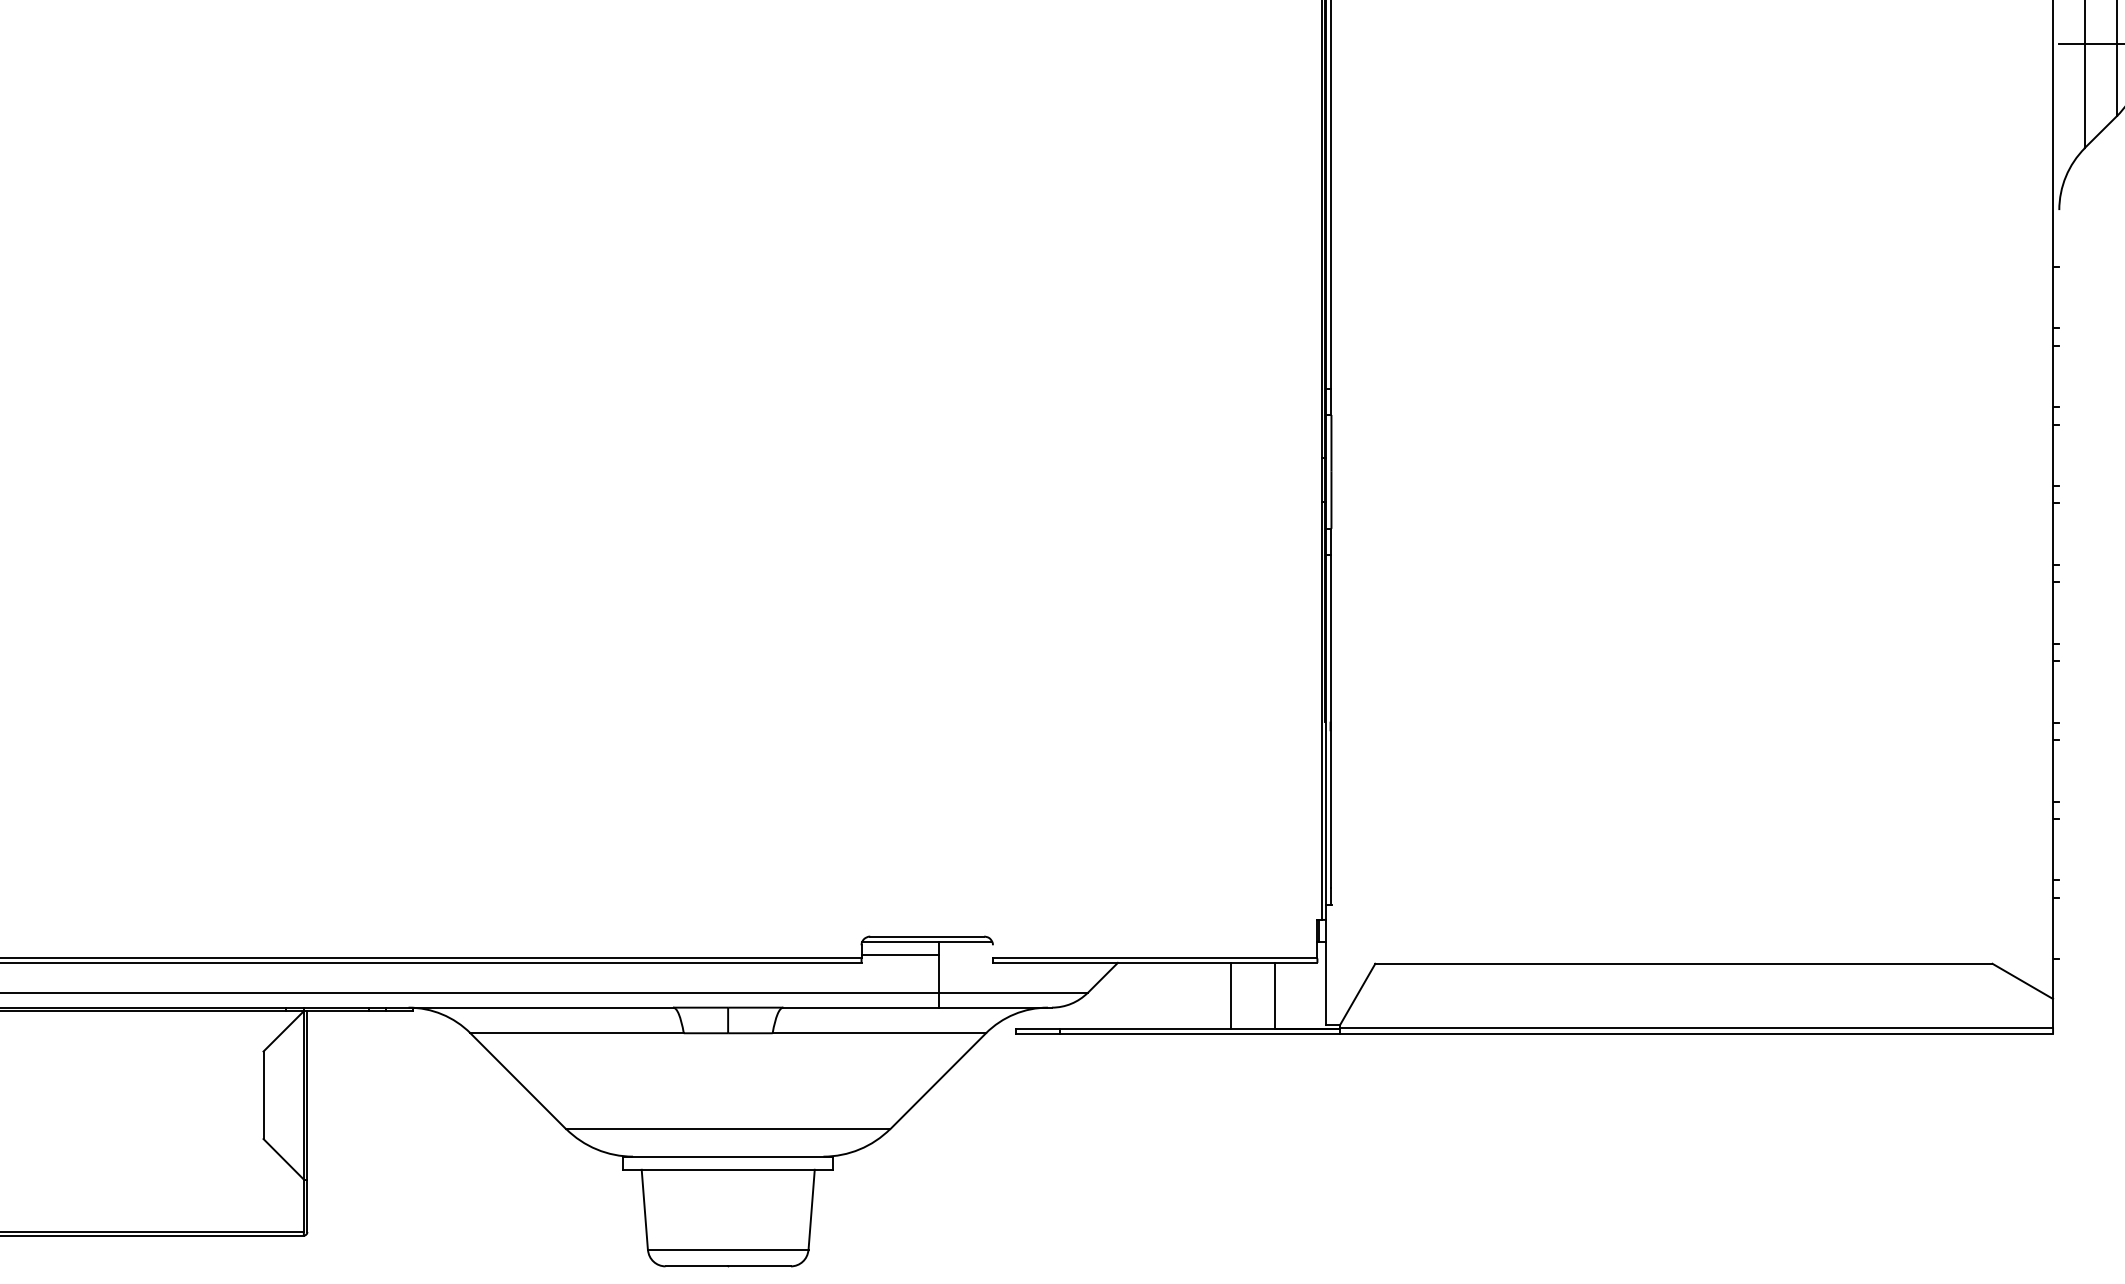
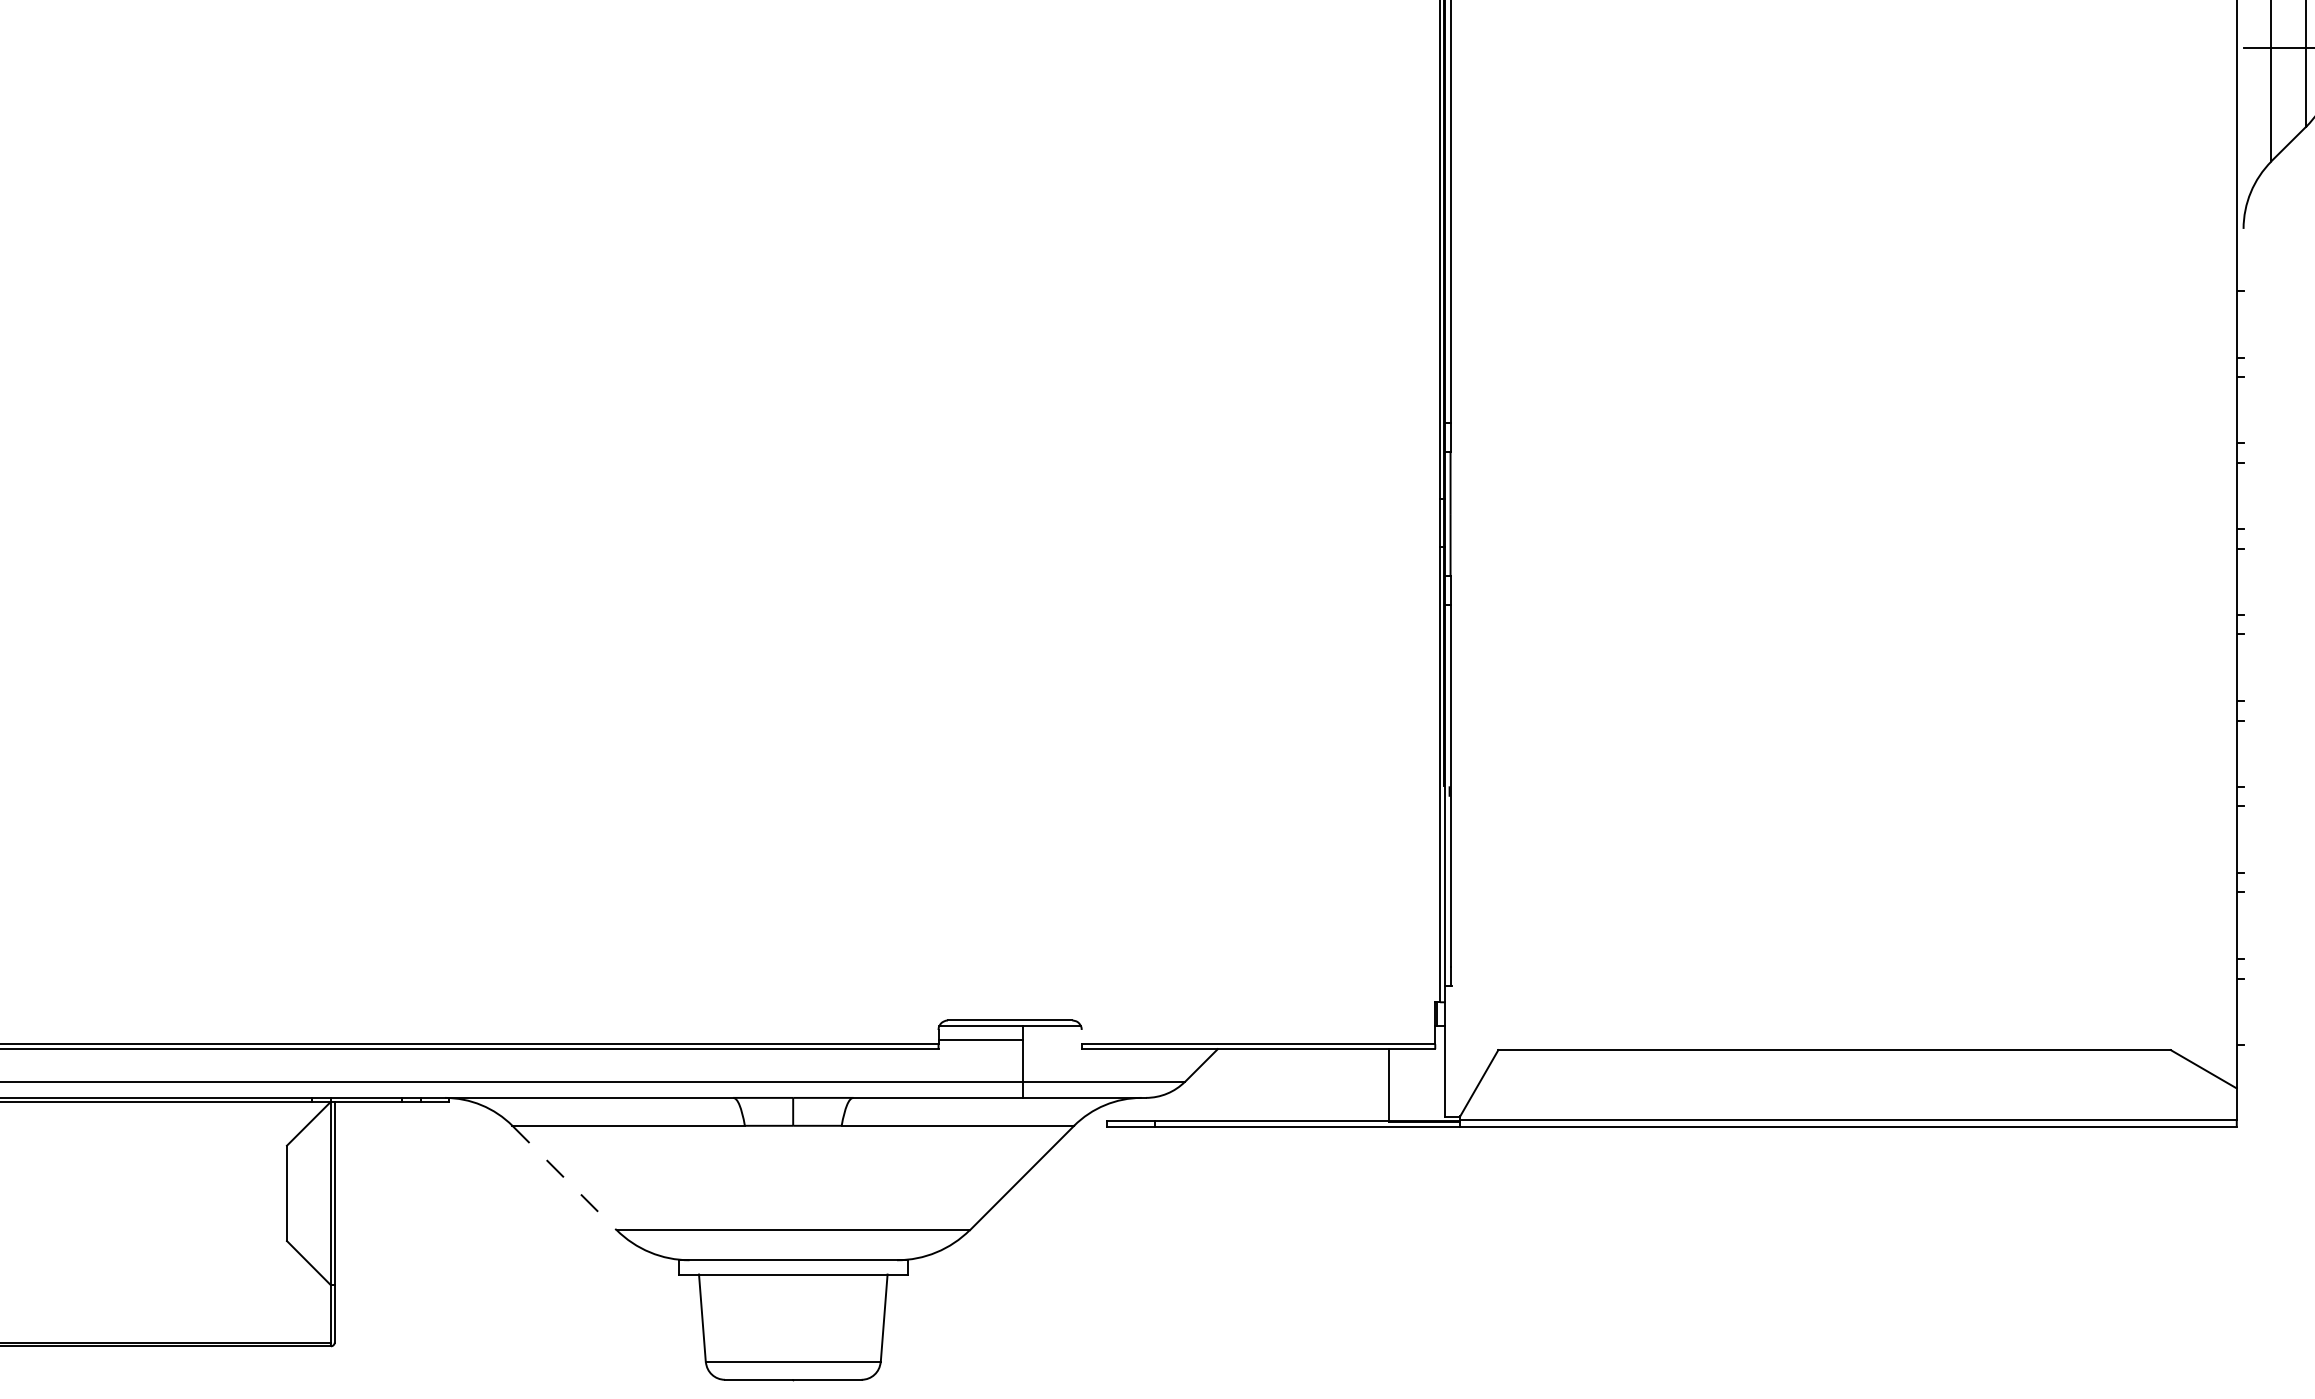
line: (1231, 995) -> (1341, 1084), removed
line: (518, 1080) -> (564, 1177), solid -> dashed

